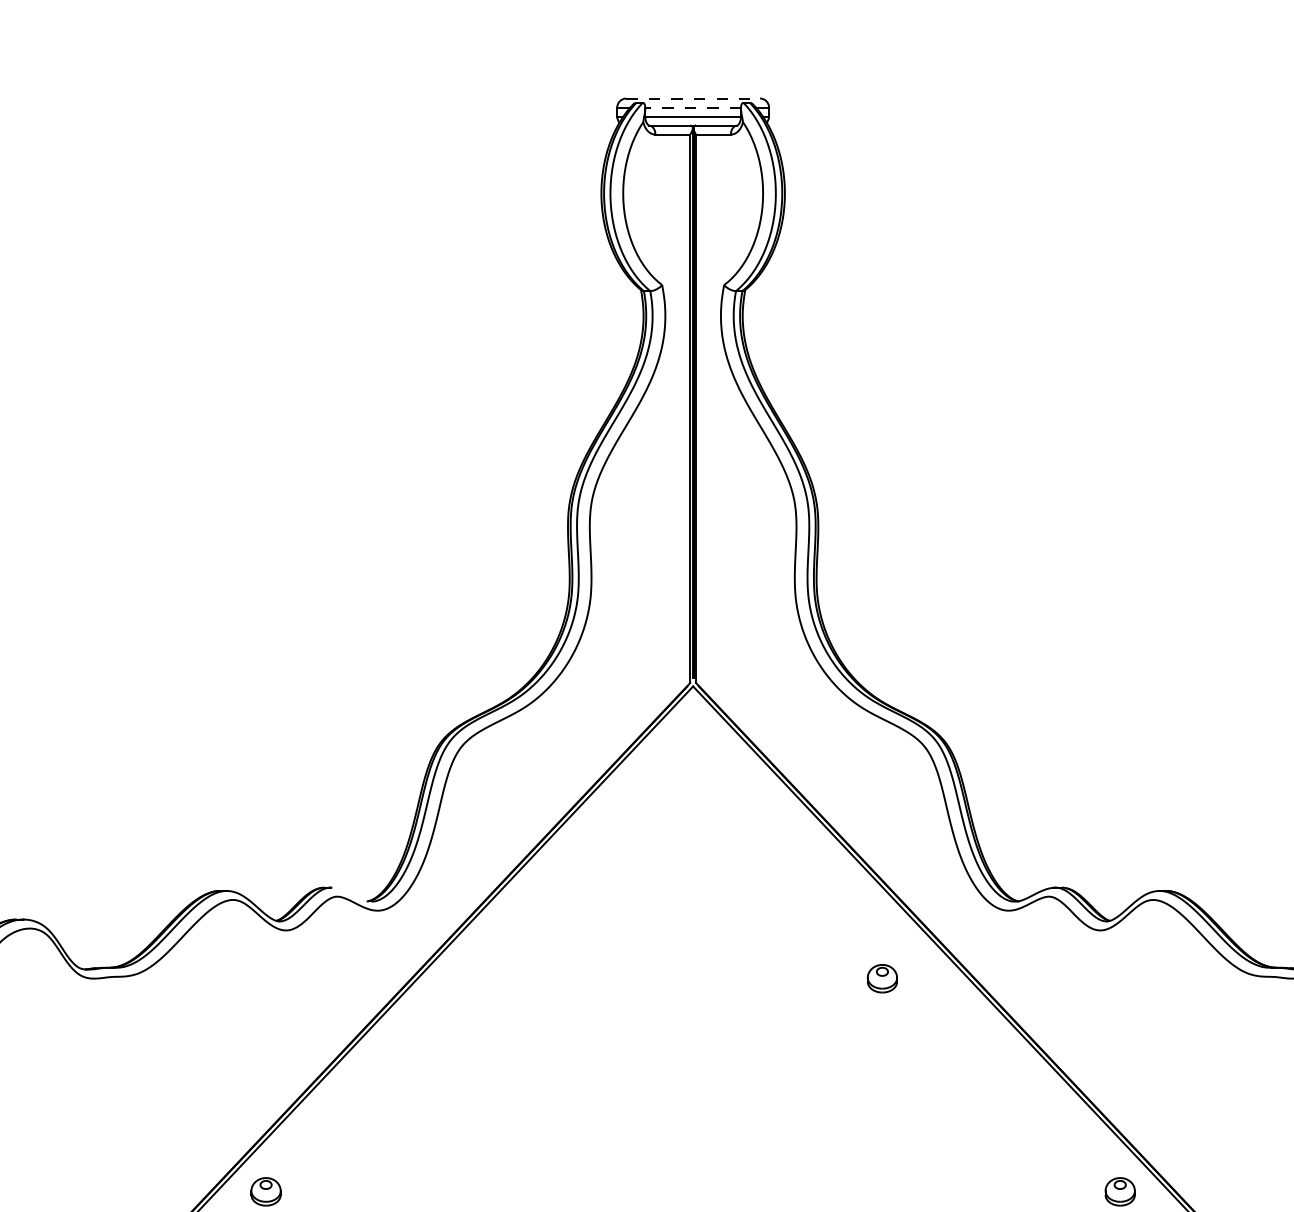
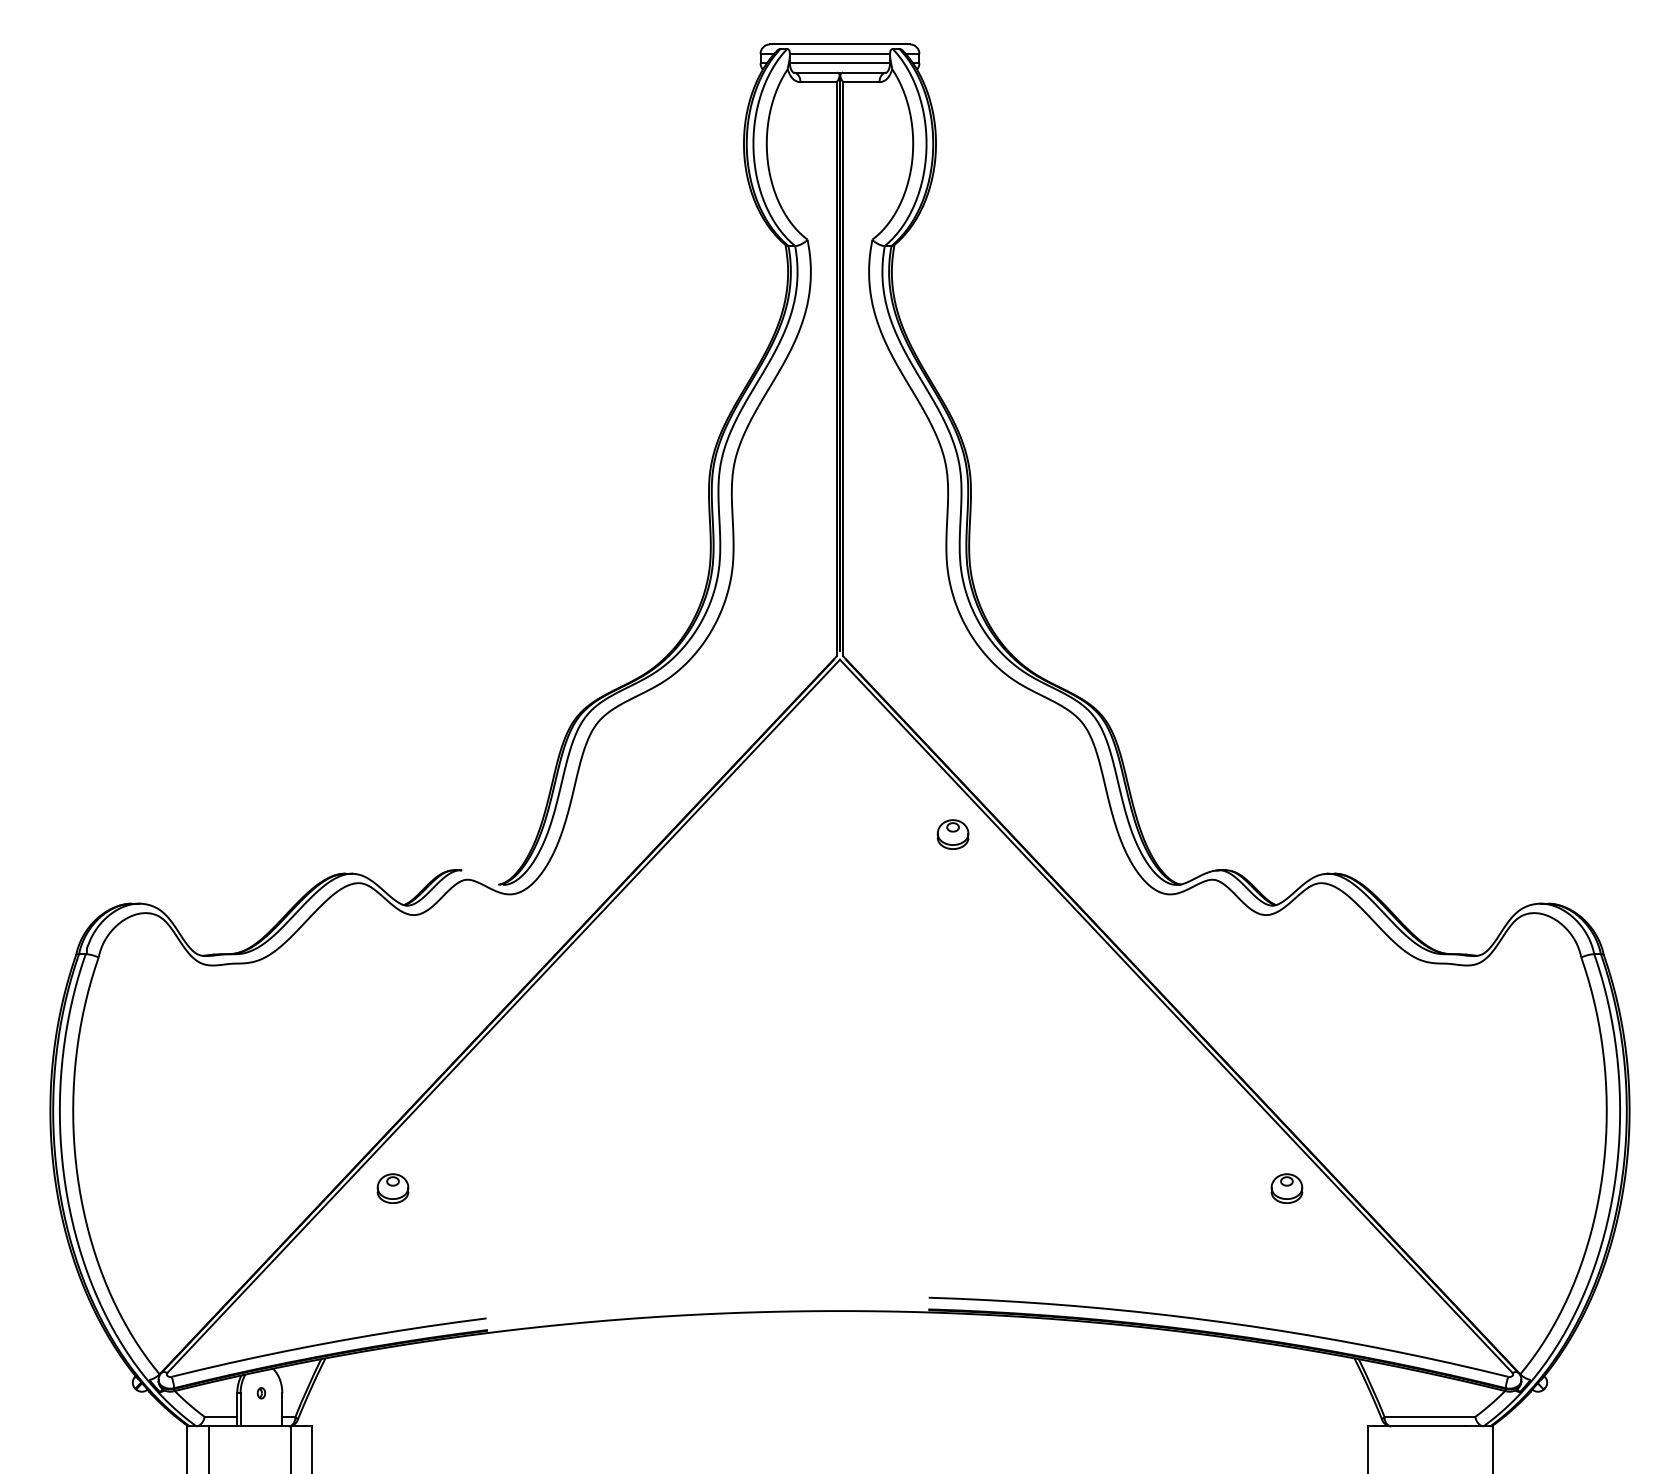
line: (693, 98) -> (840, 44), dashed -> solid
line: (692, 107) -> (839, 53), dashed -> solid
part: (881, 978) -> (952, 834), moved

